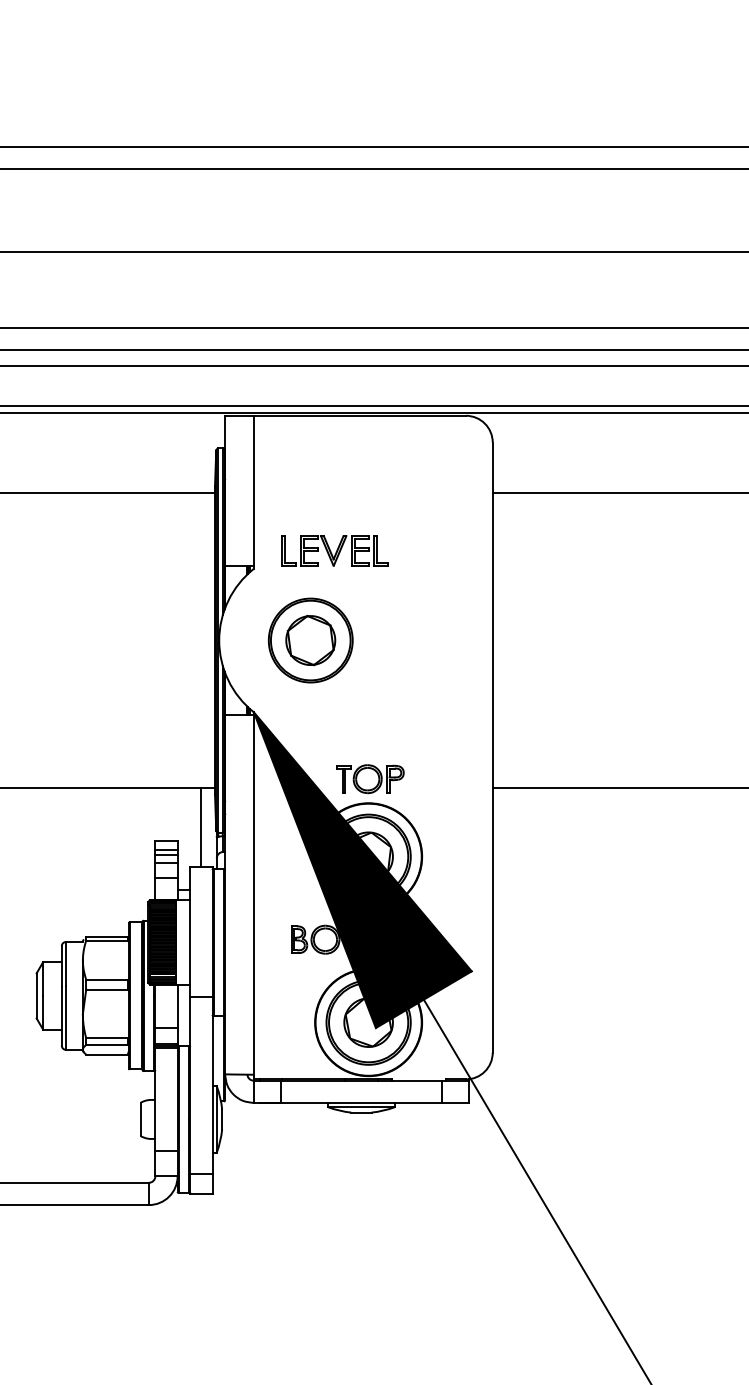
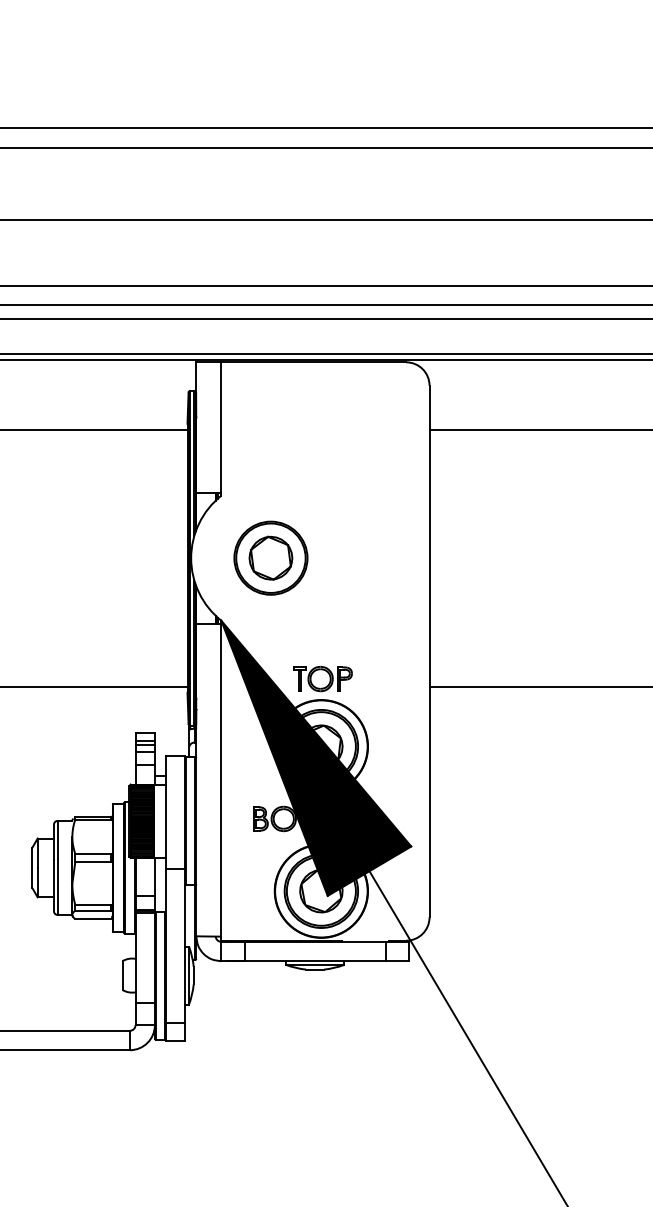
part: (334, 550) -> (291, 479), removed
line: (201, 827) -> (175, 721), removed

